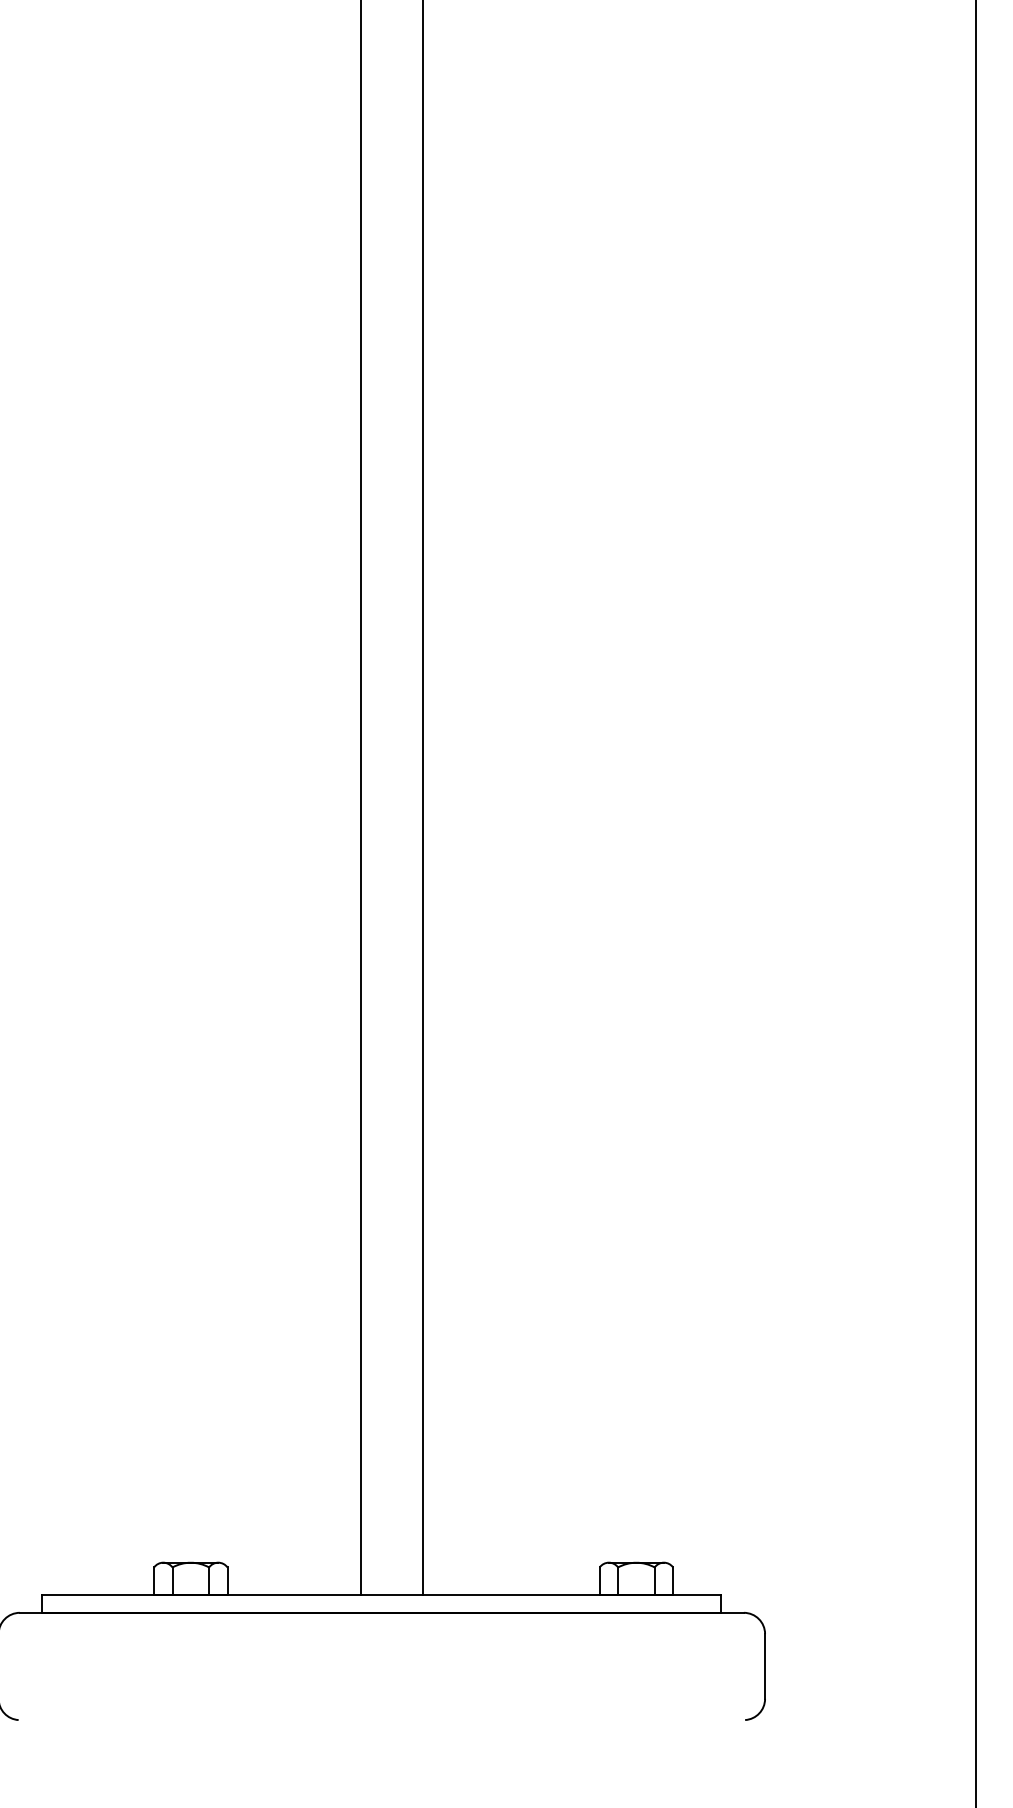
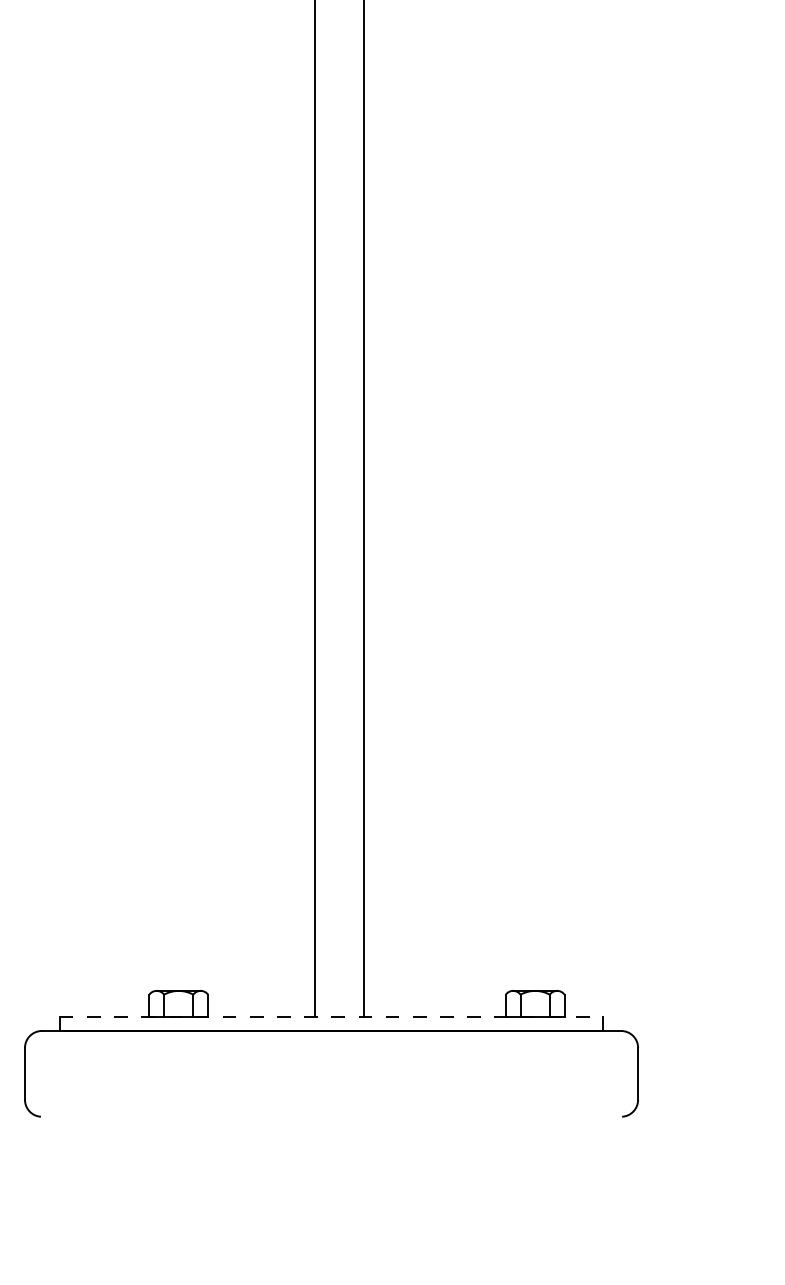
line: (382, 1594) -> (332, 1016), solid -> dashed

